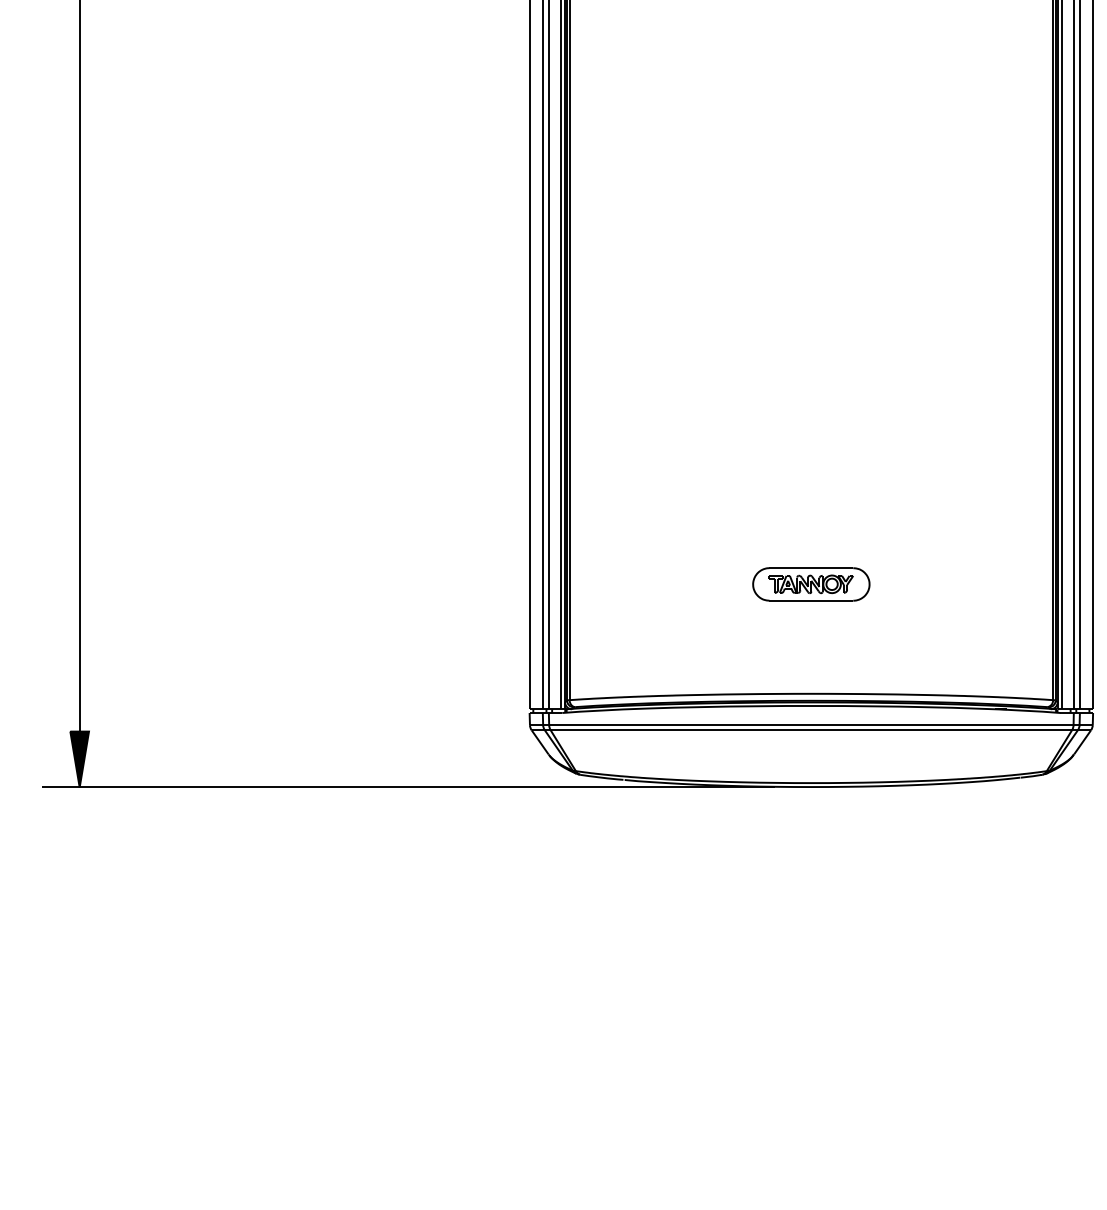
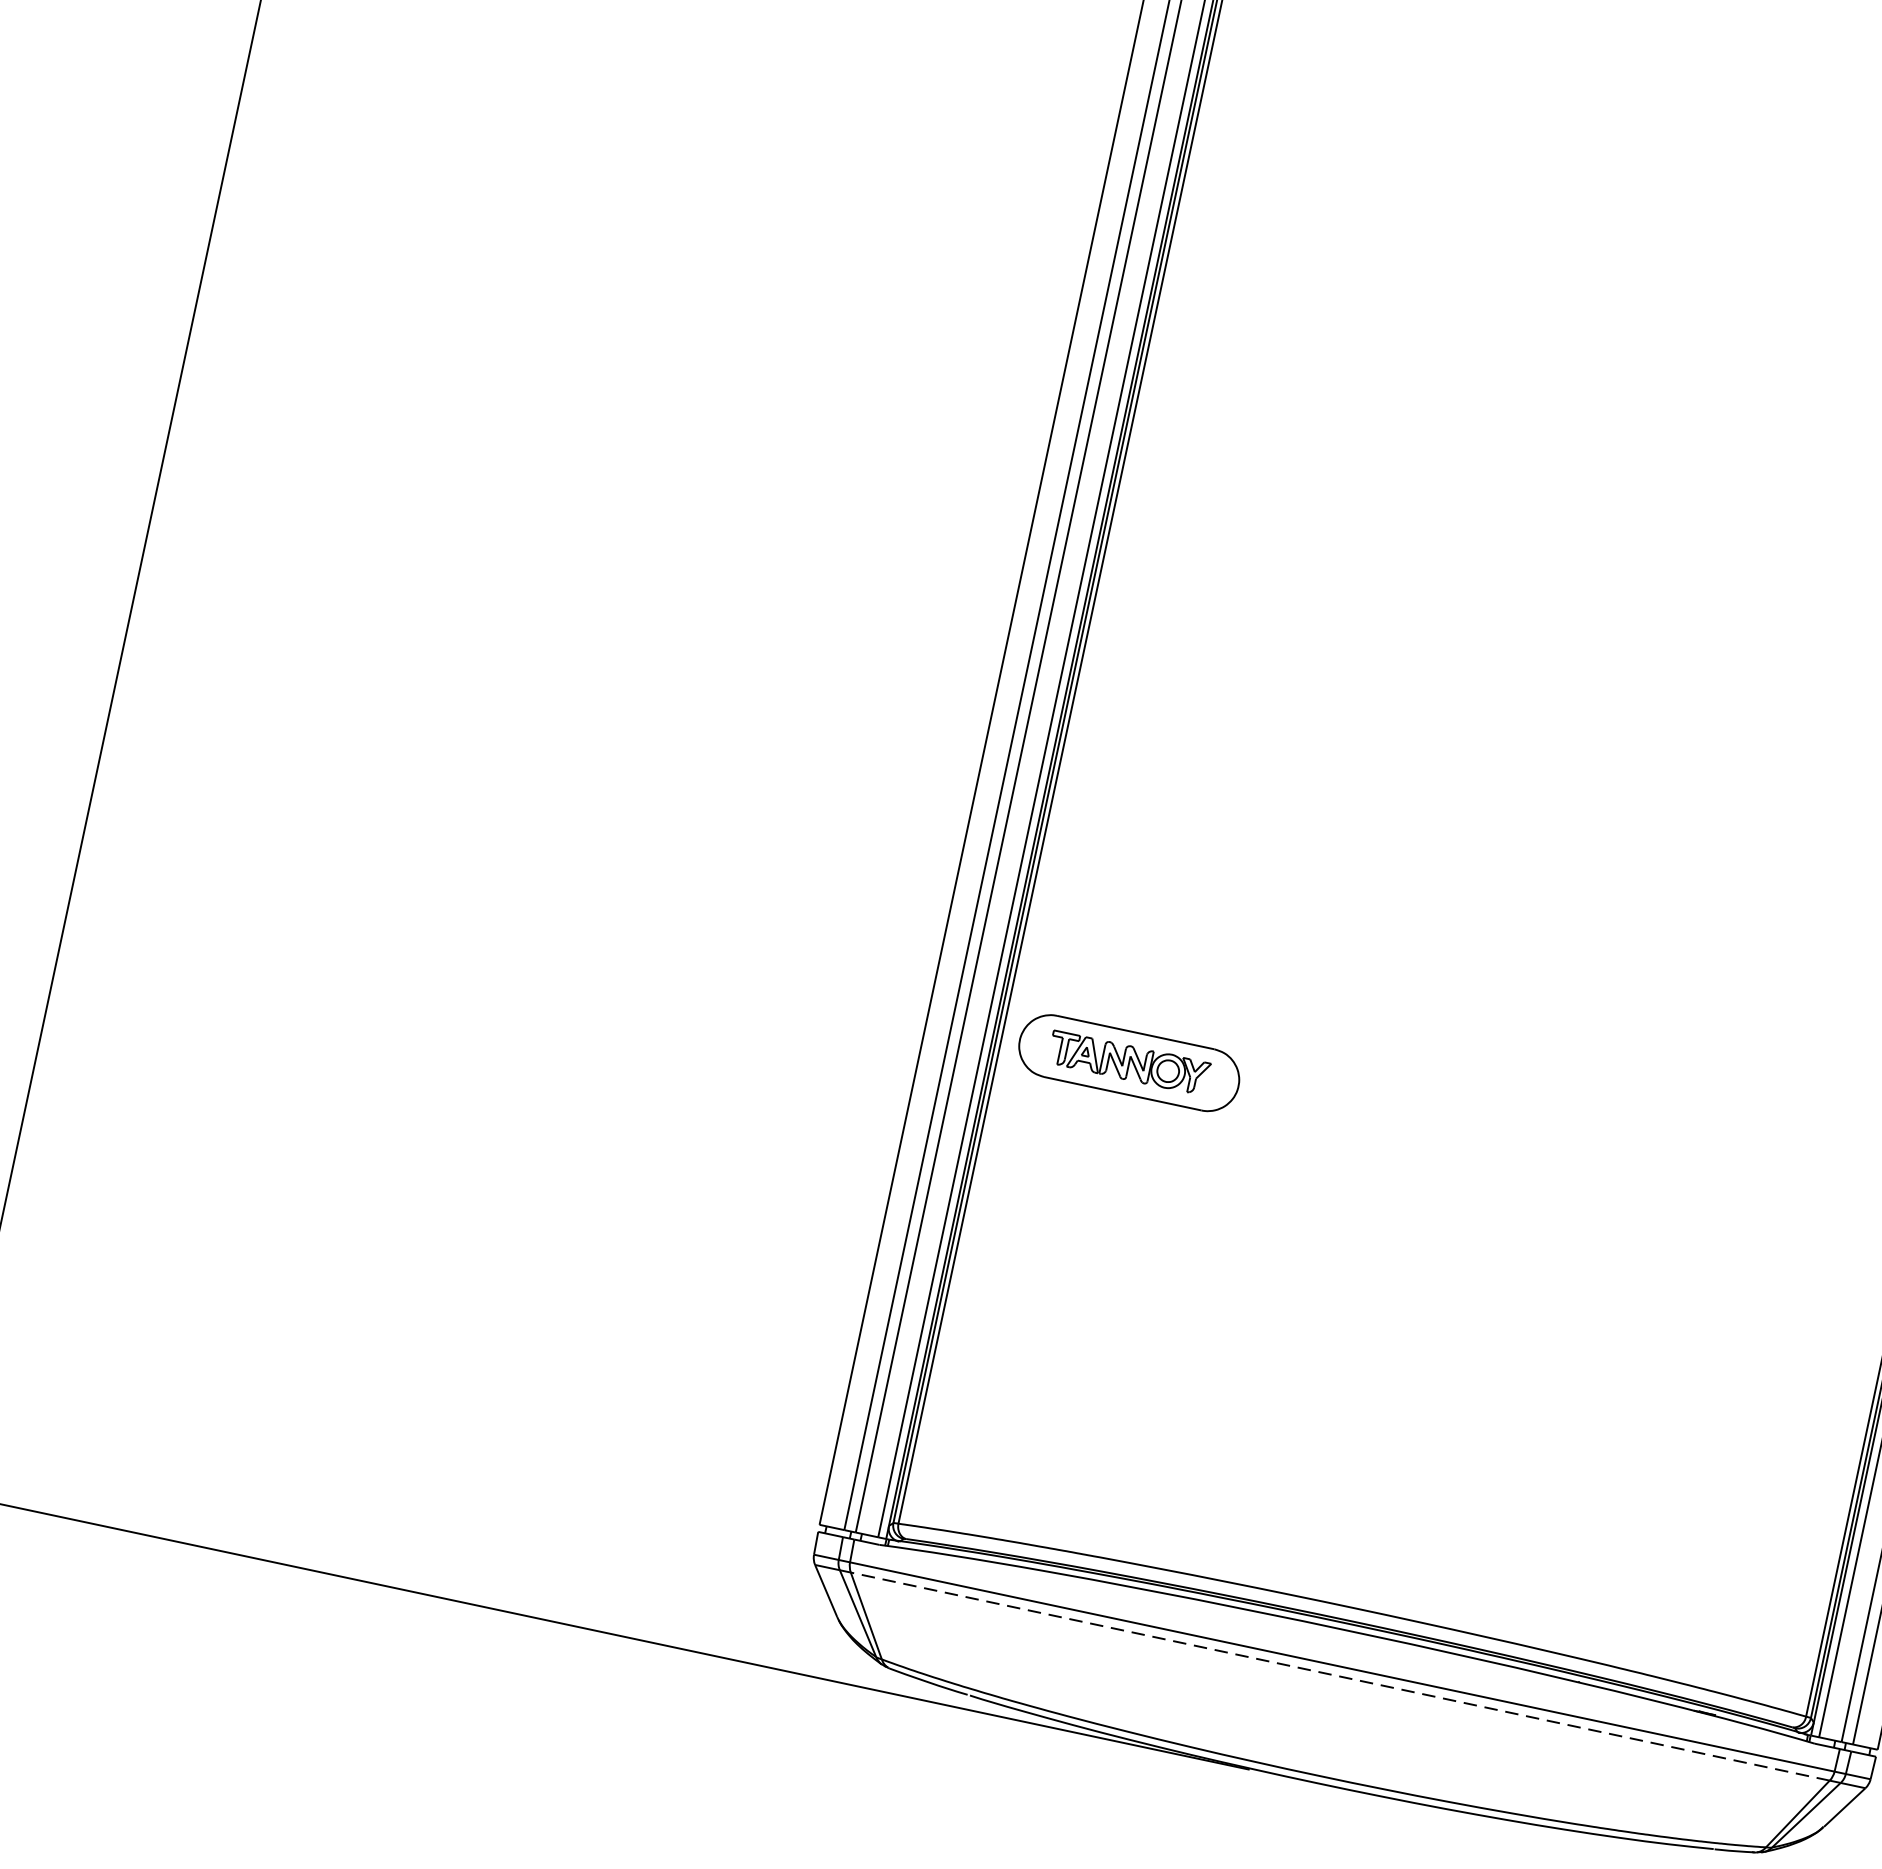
part: (811, 584) -> (1129, 1063), moved
line: (811, 730) -> (1340, 1677), solid -> dashed

